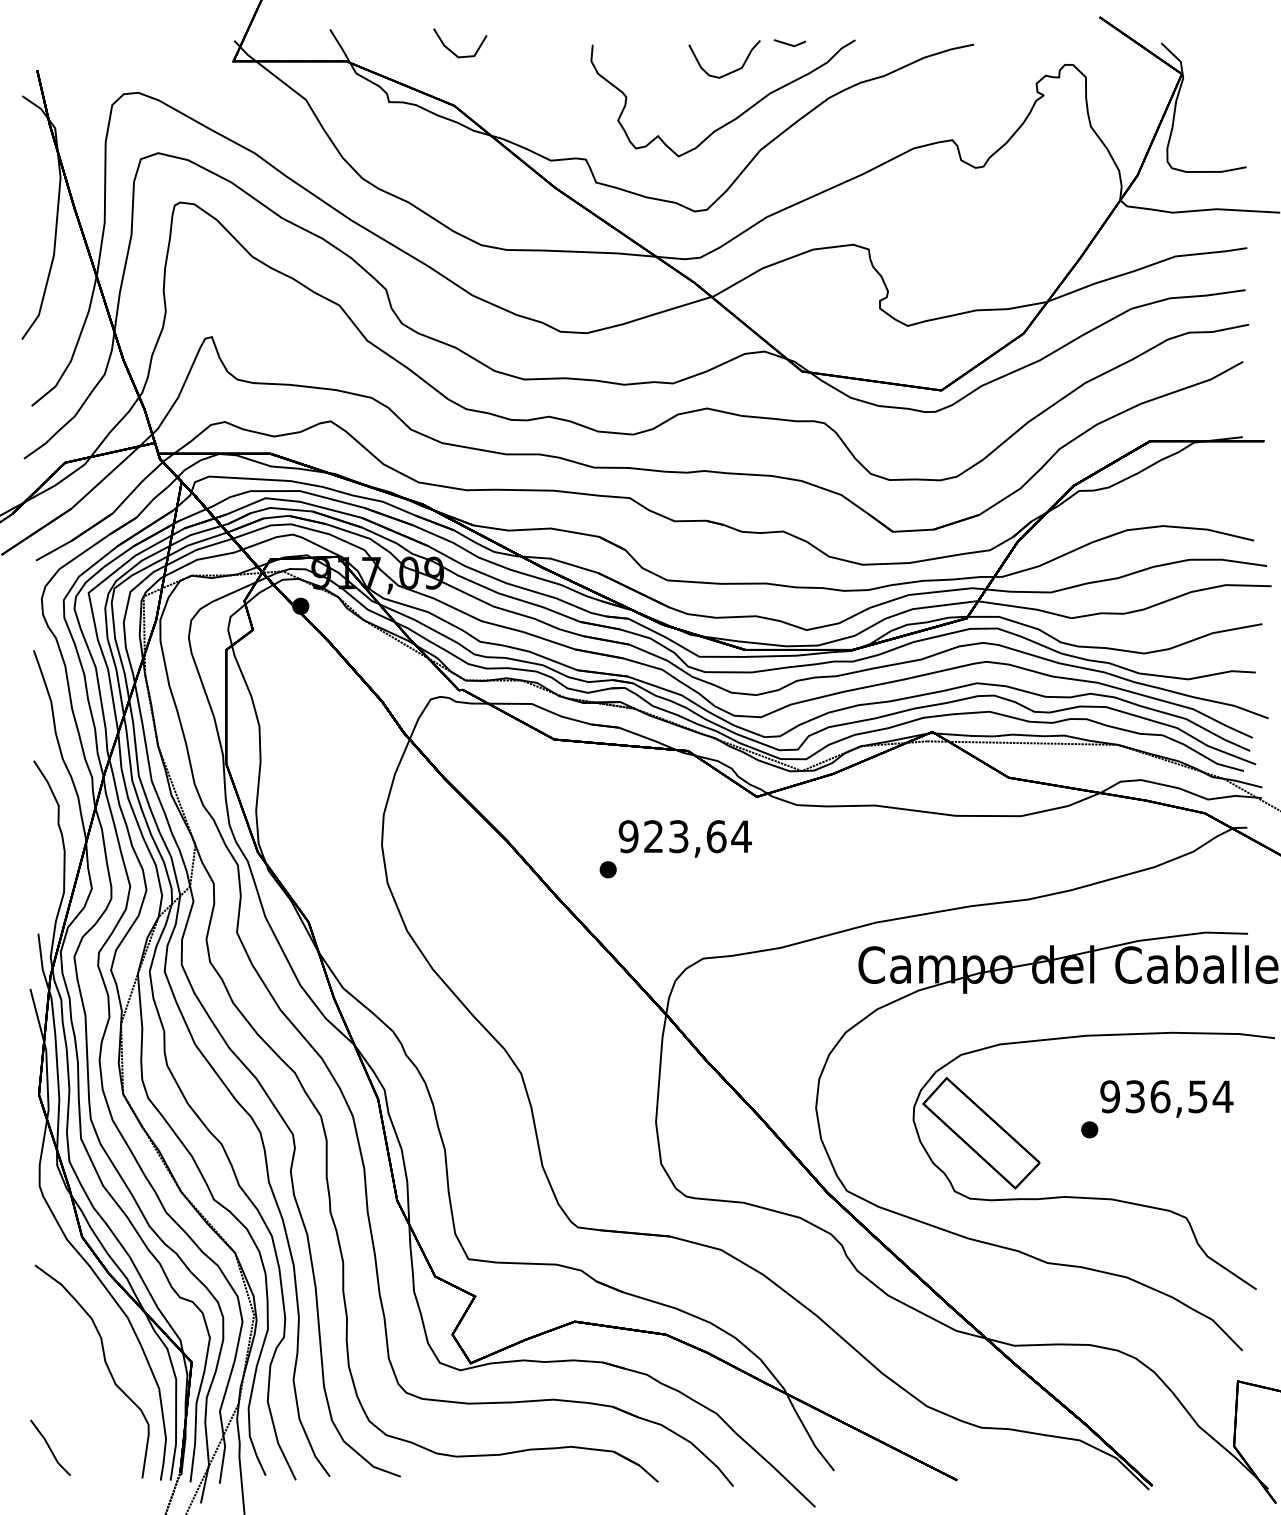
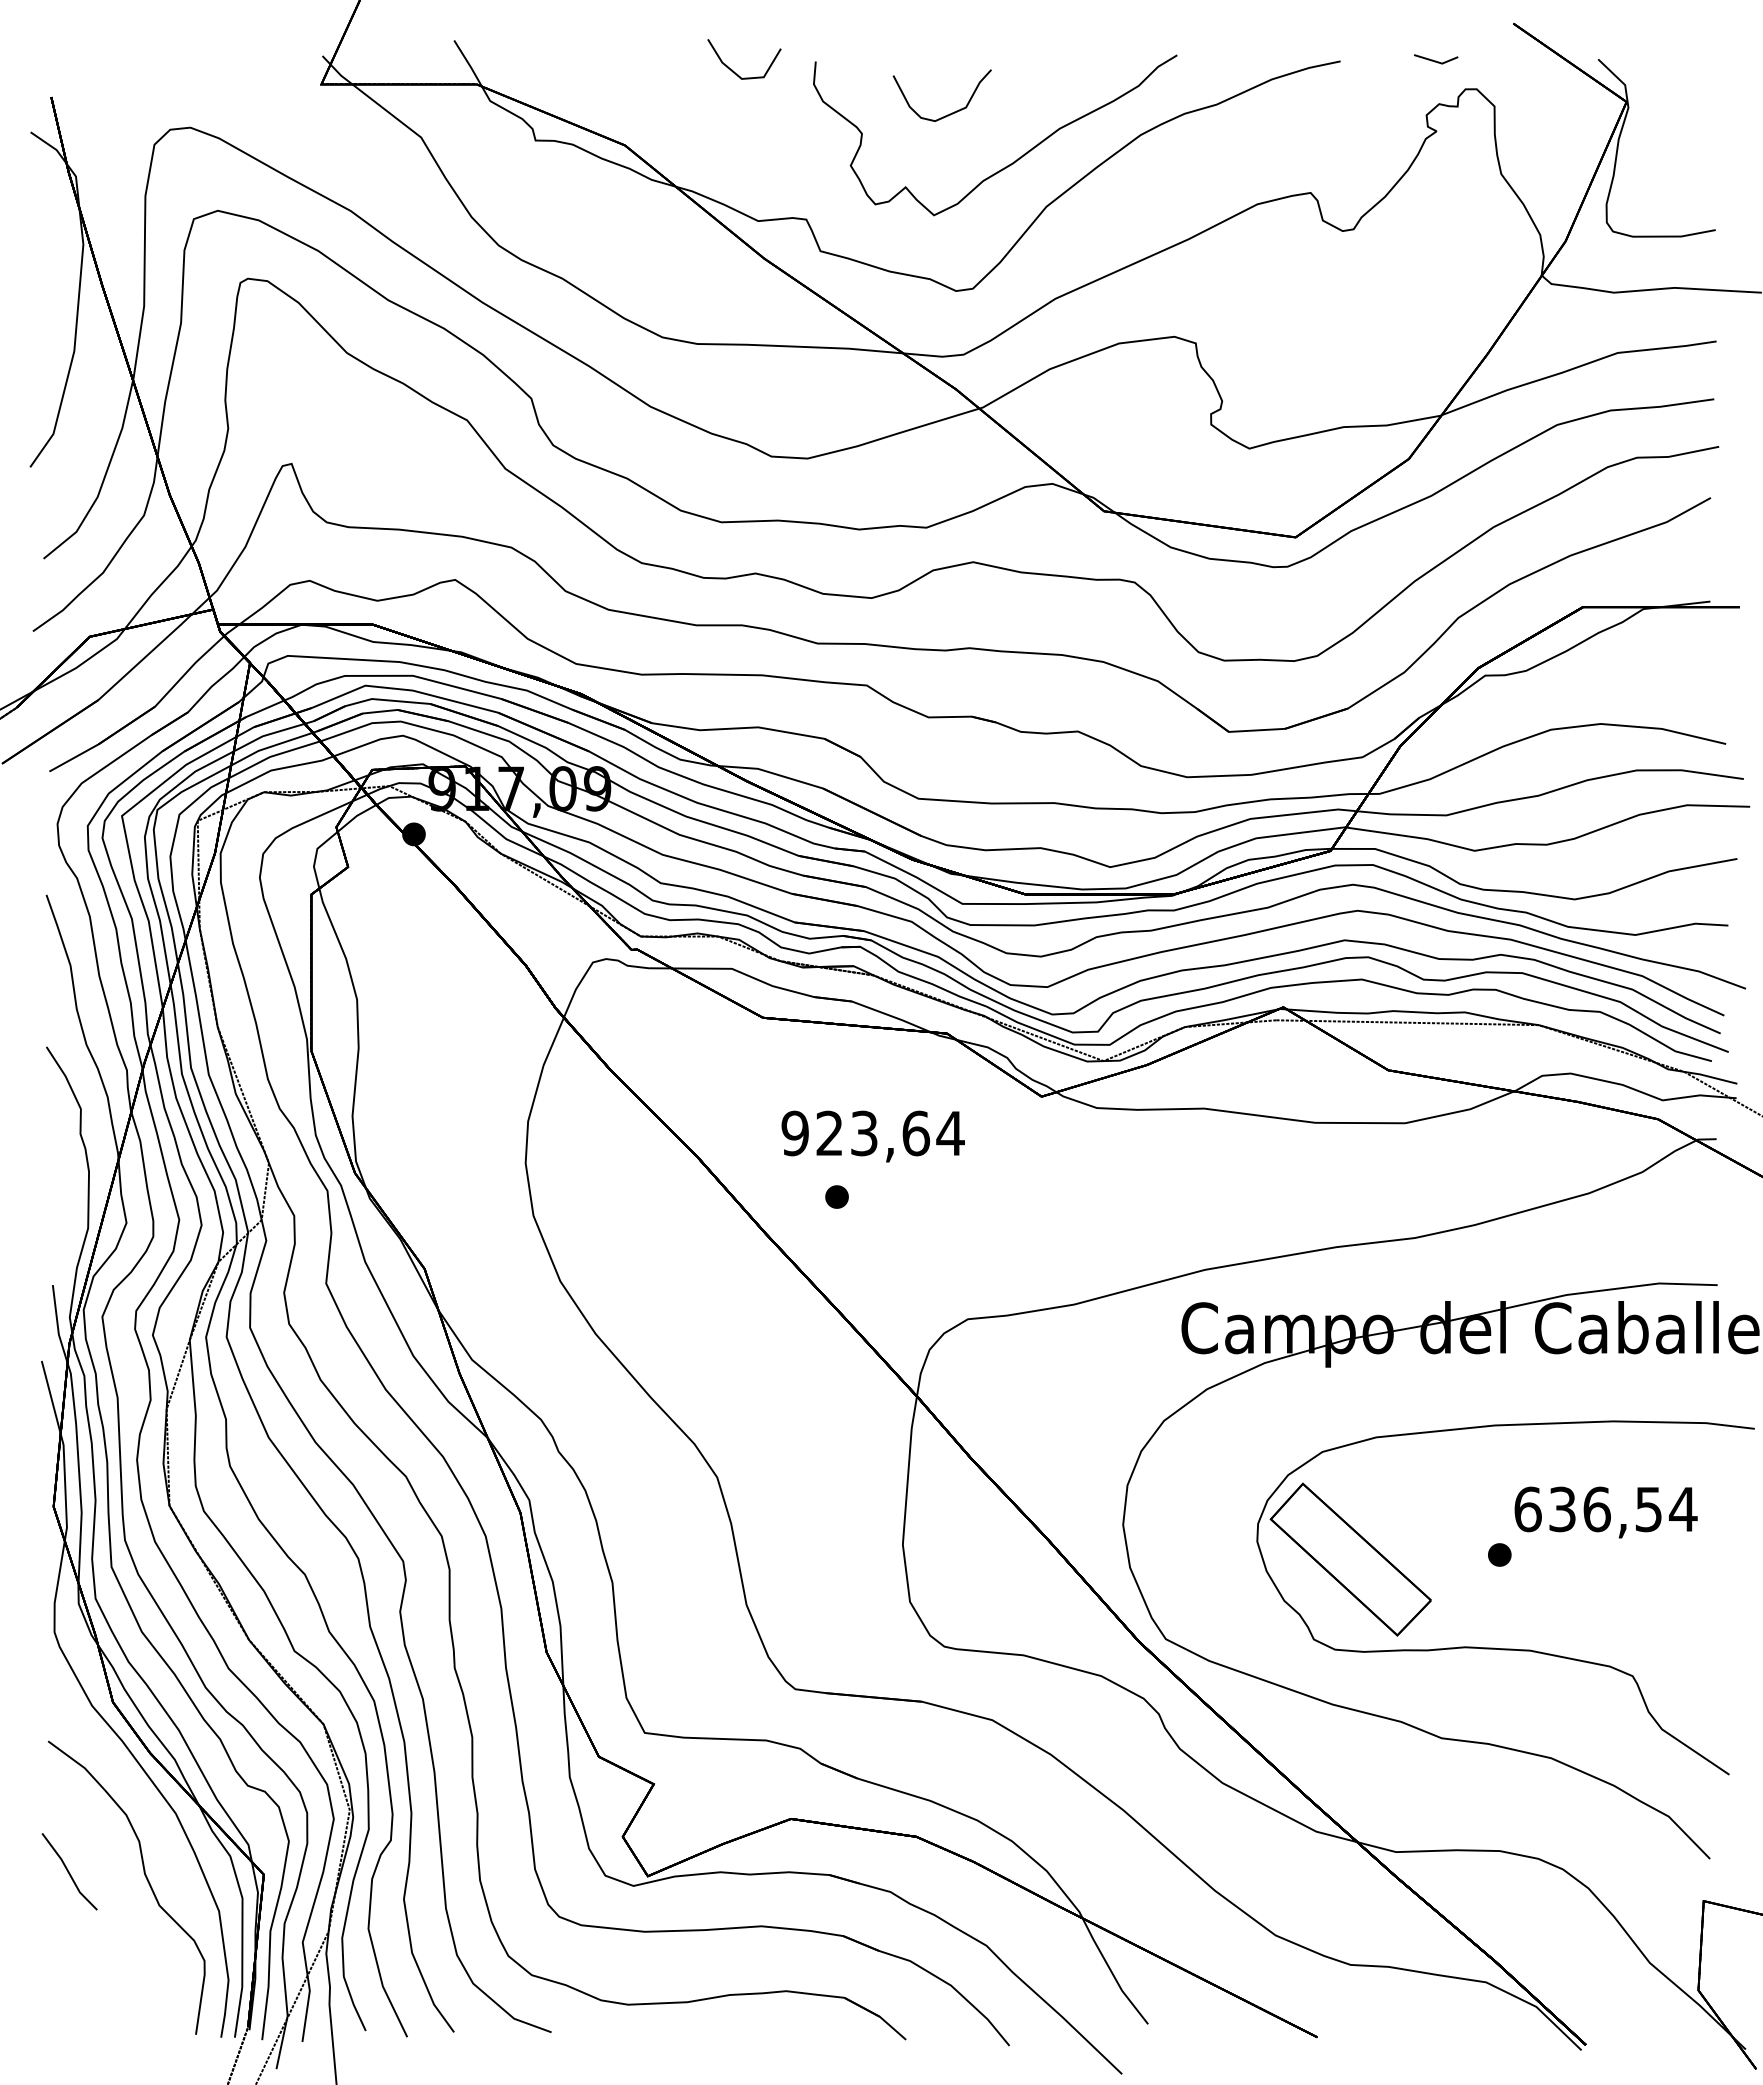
line: (790, 43) -> (1436, 60), moved
line: (452, 51) -> (733, 70), moved
curve: (729, 72) -> (949, 113), moved
text: (684, 838) -> (872, 1136), moved
text: (1109, 1096) -> (1527, 1509), 936,54 -> 636,54
line: (50, 1447) -> (69, 1871), moved

